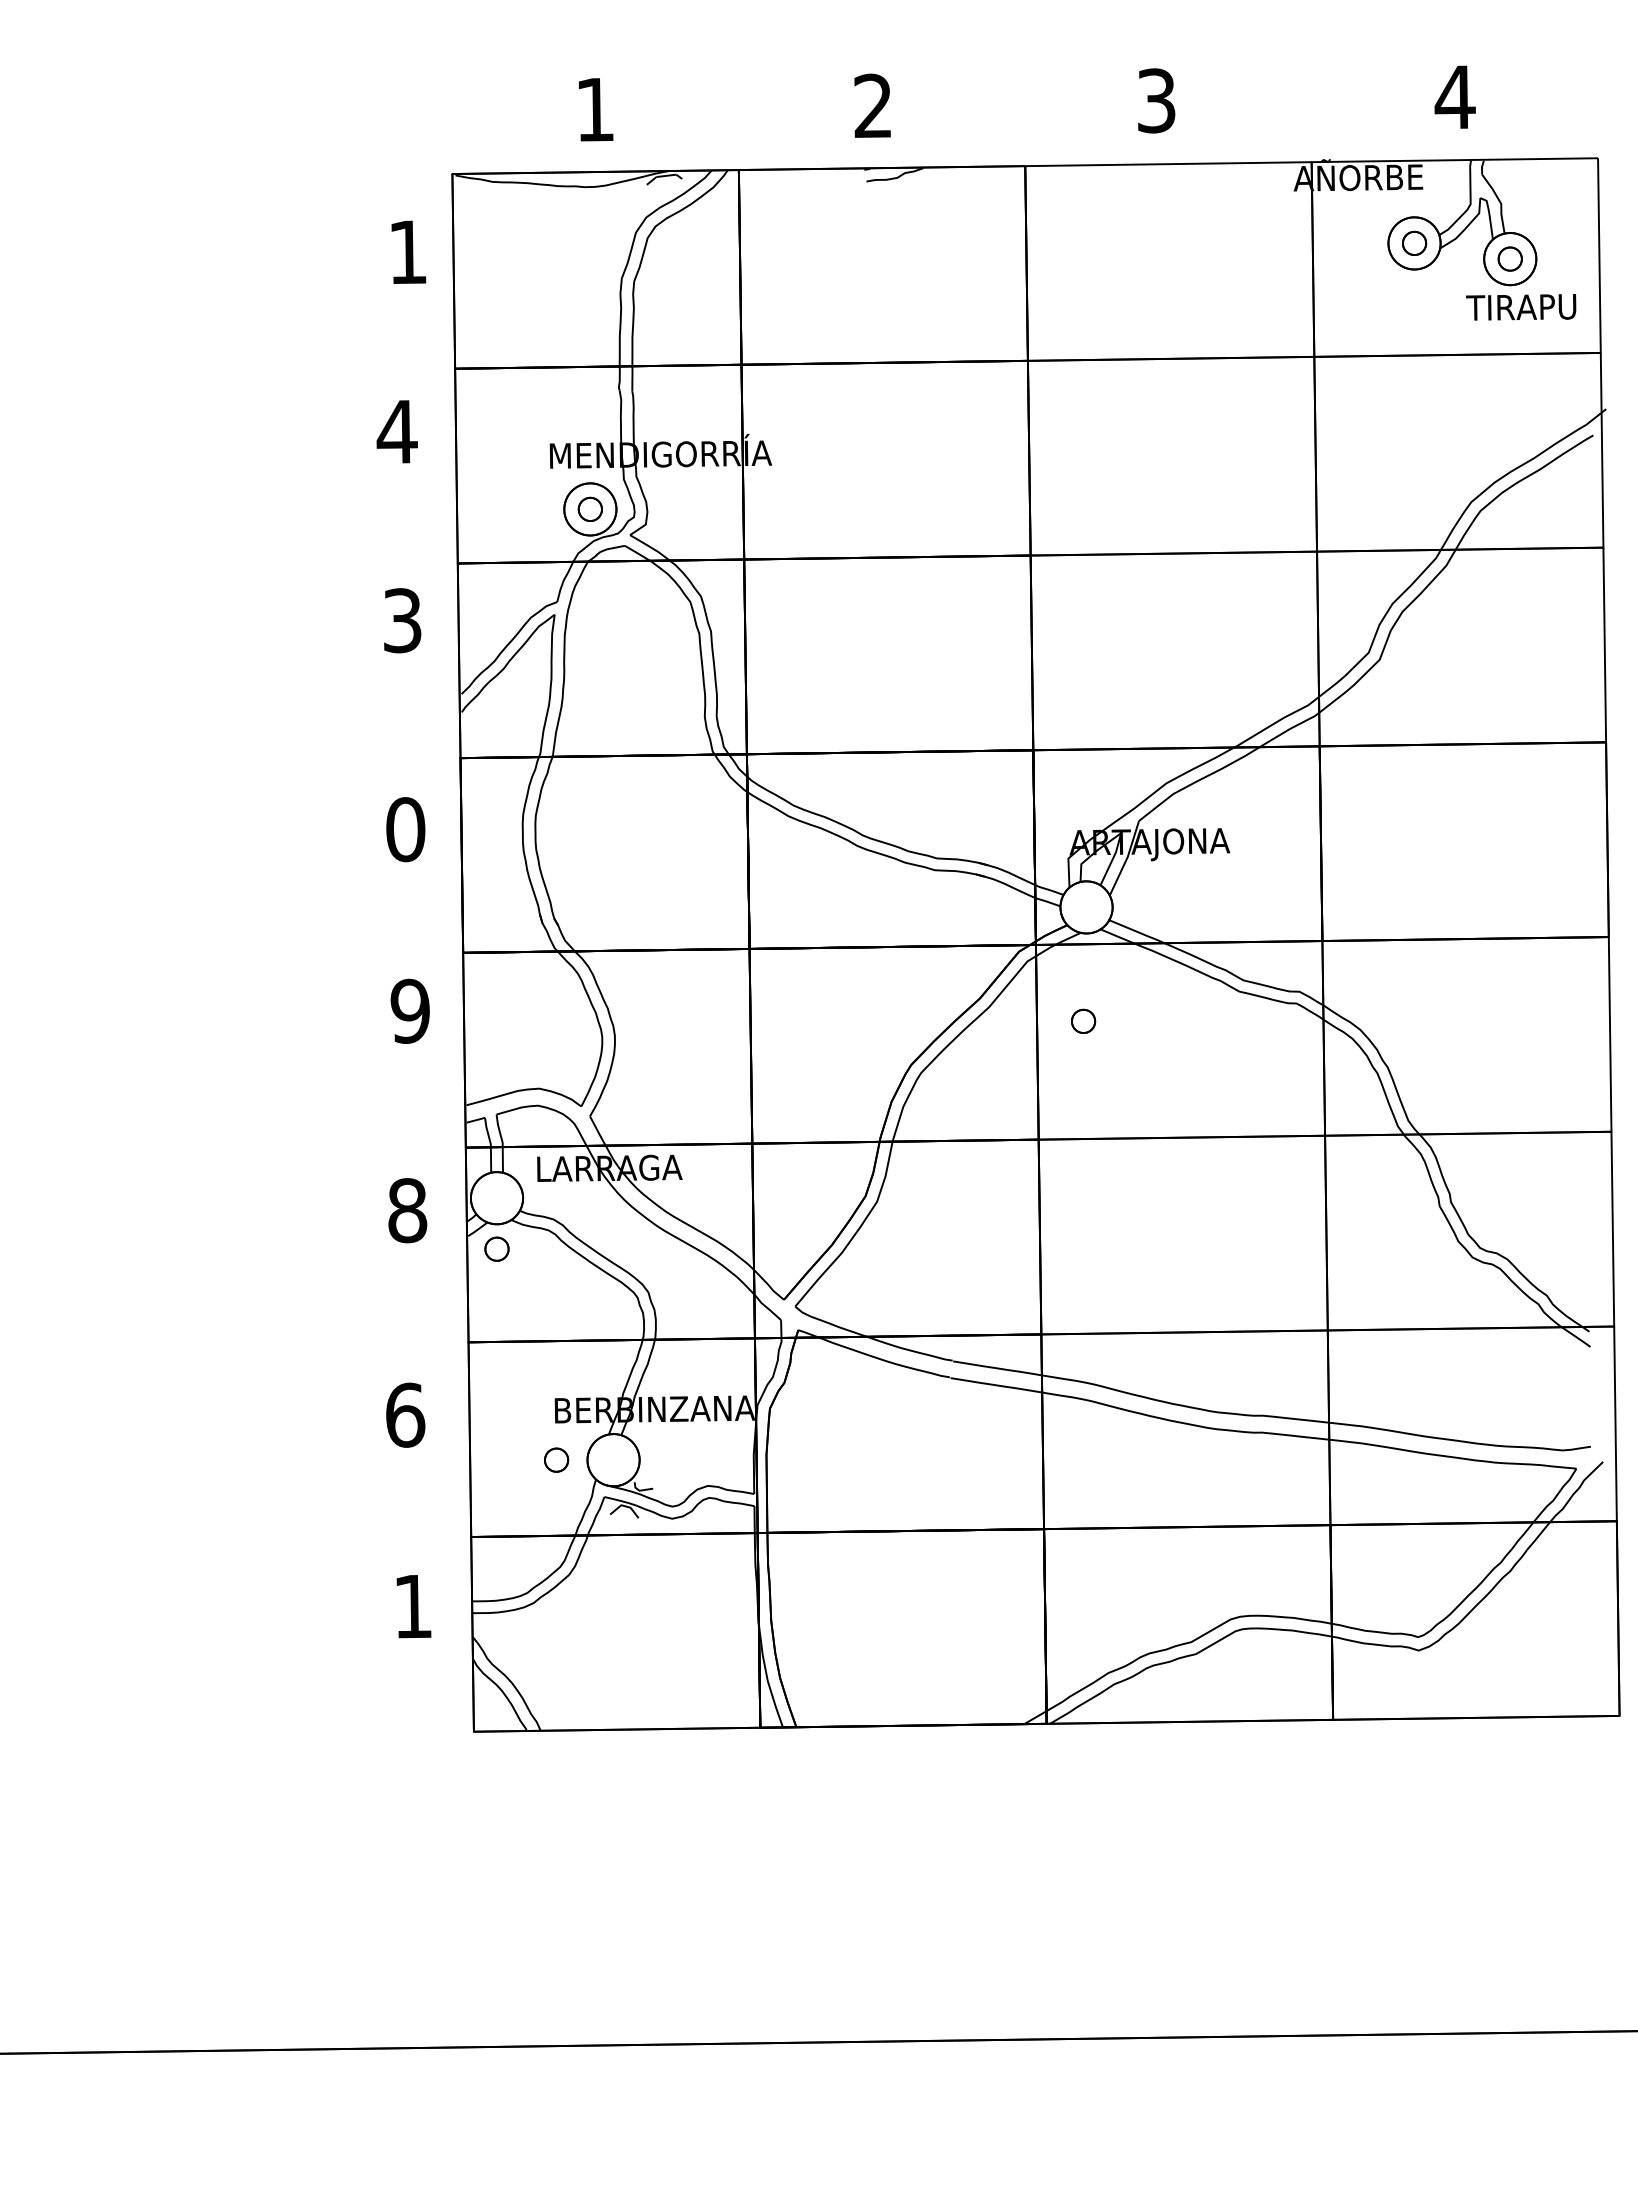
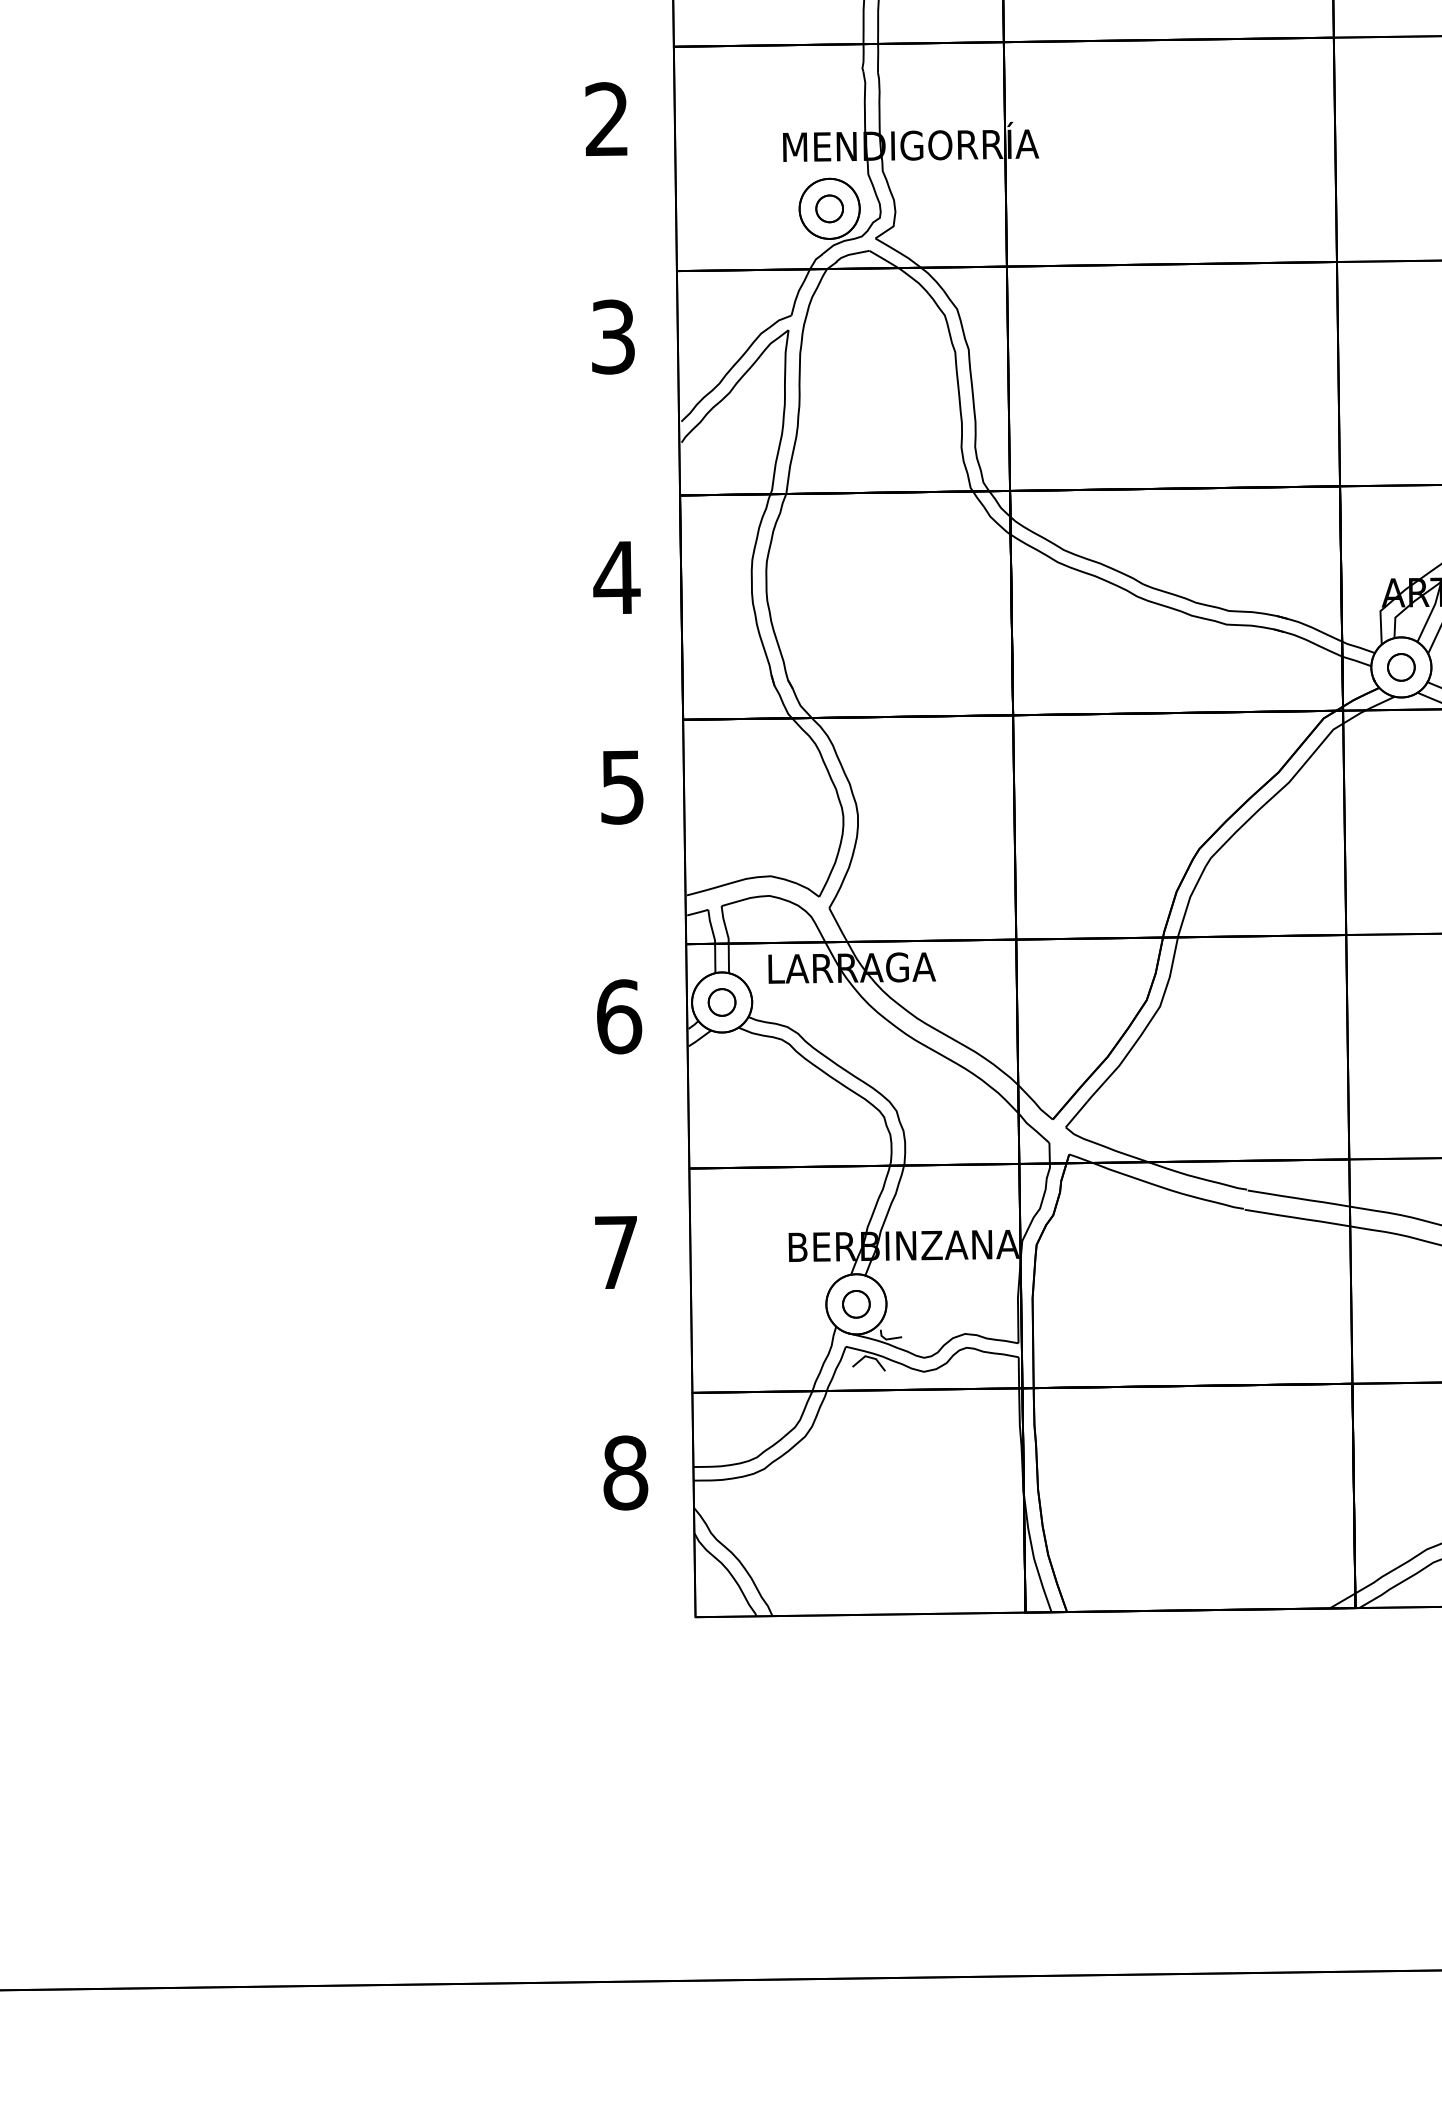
text: (396, 431) -> (606, 119), 4 -> 2
text: (405, 829) -> (616, 577), 0 -> 4
text: (409, 1010) -> (621, 786), 9 -> 5
part: (1083, 1020) -> (1401, 666), moved
text: (407, 1210) -> (618, 1016), 8 -> 6
part: (496, 1248) -> (721, 1001), moved
text: (405, 1414) -> (616, 1251), 6 -> 7
part: (556, 1459) -> (856, 1303), moved
text: (413, 1606) -> (625, 1472), 1 -> 8

